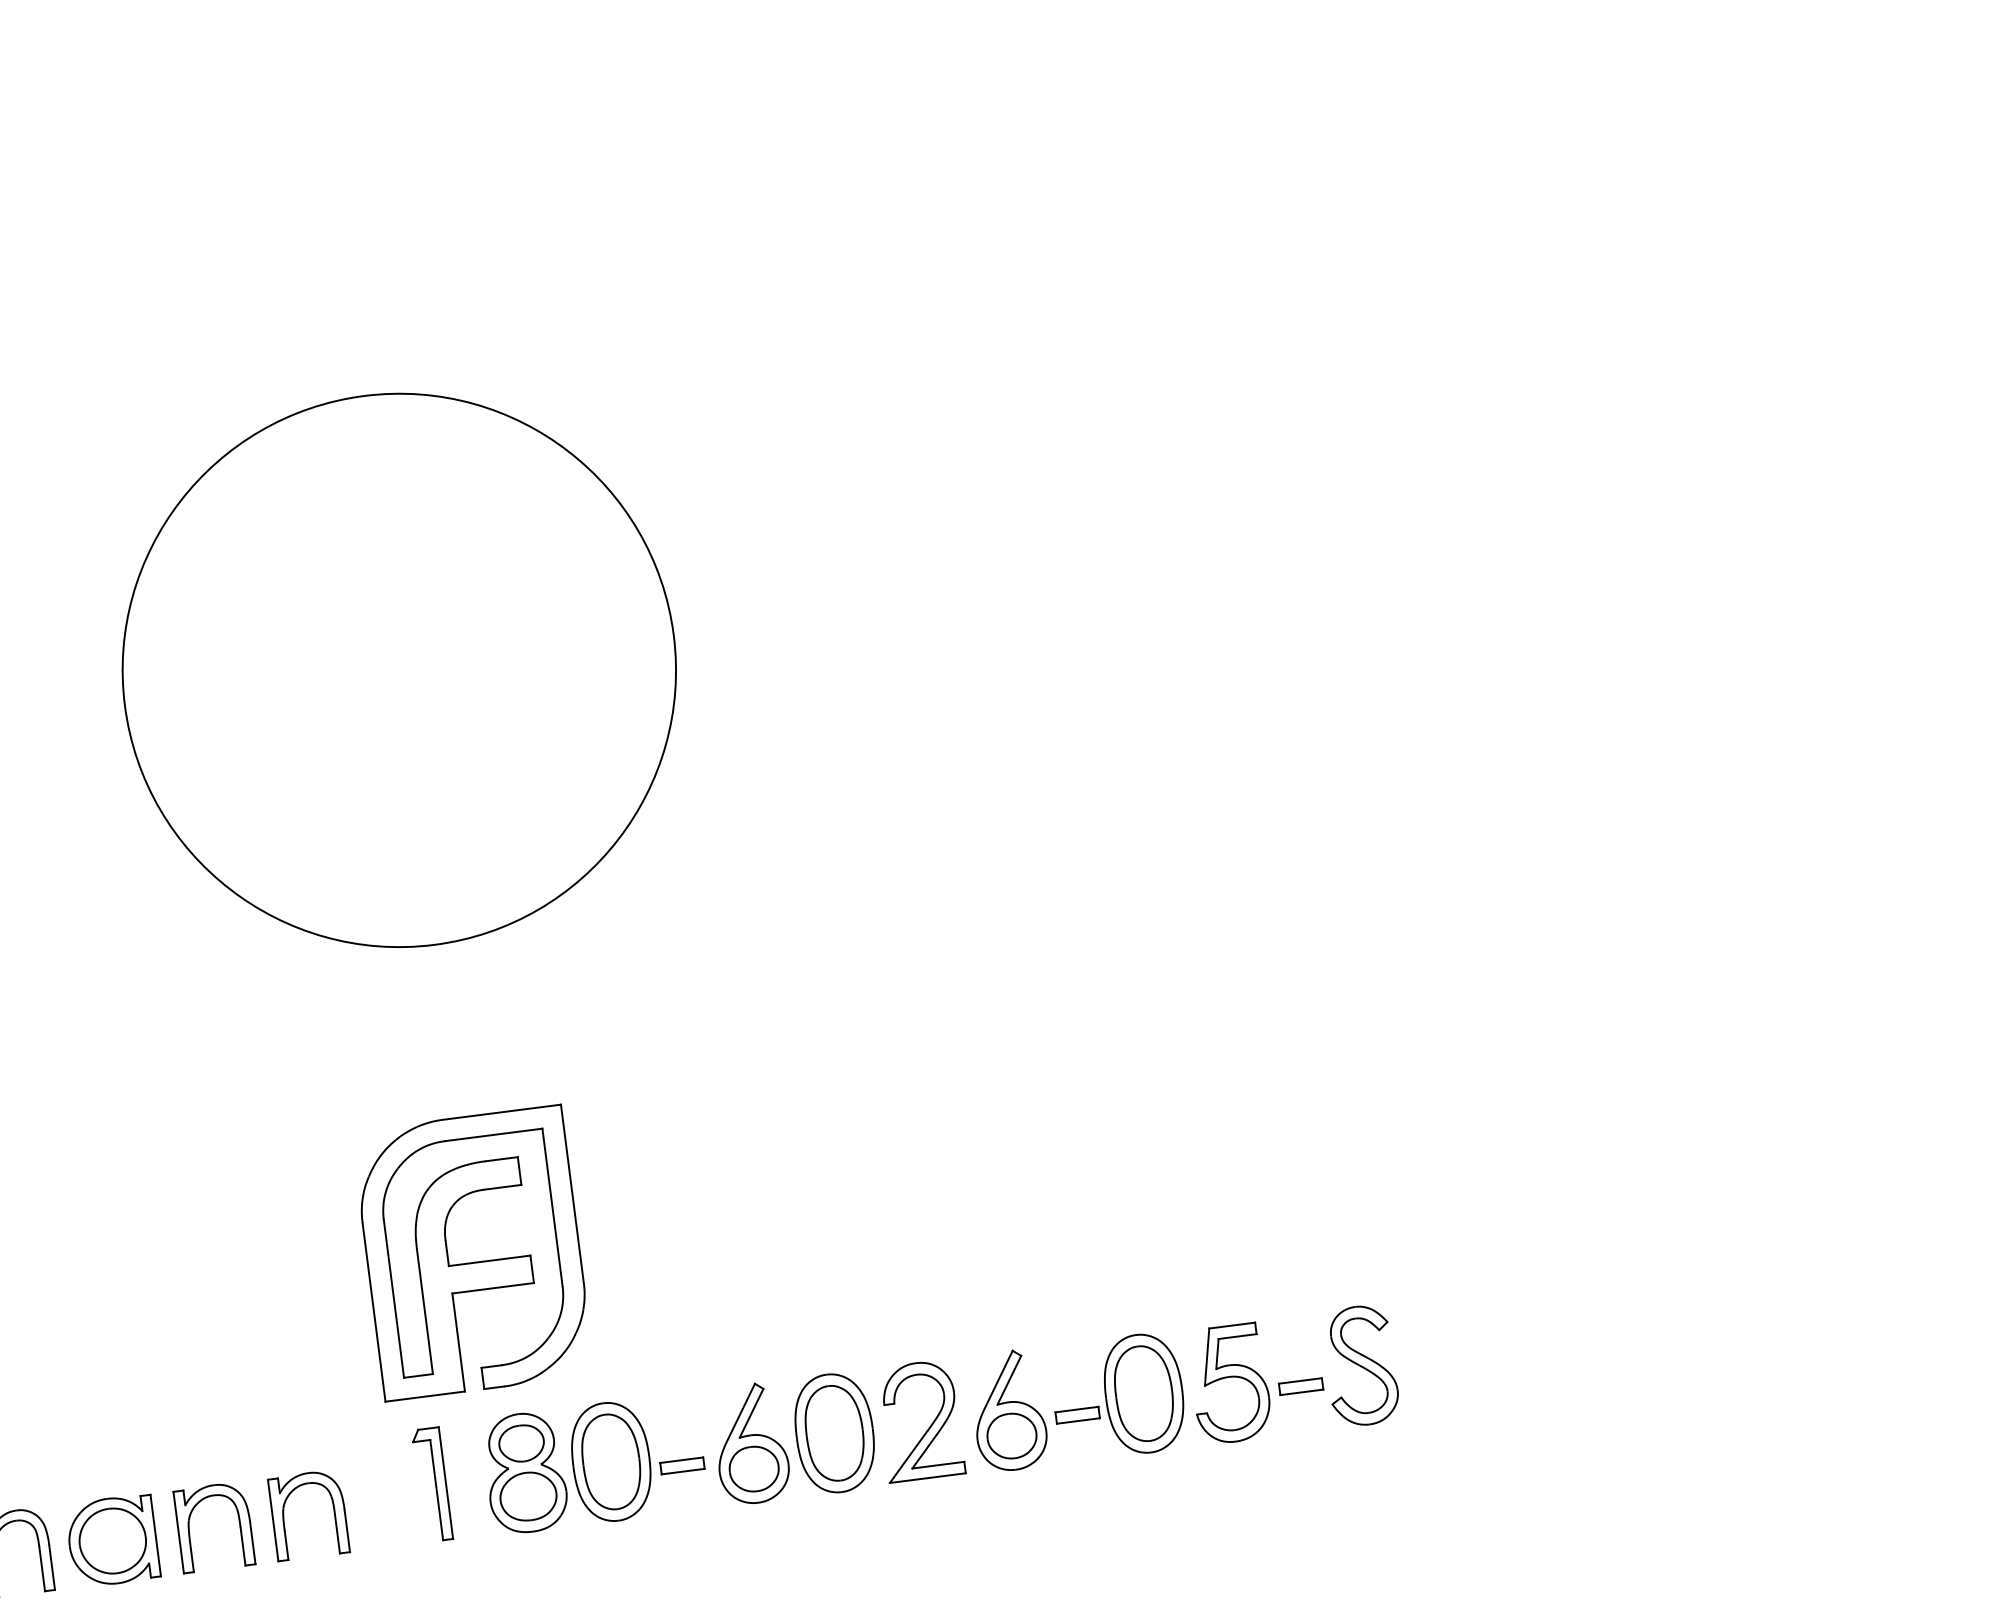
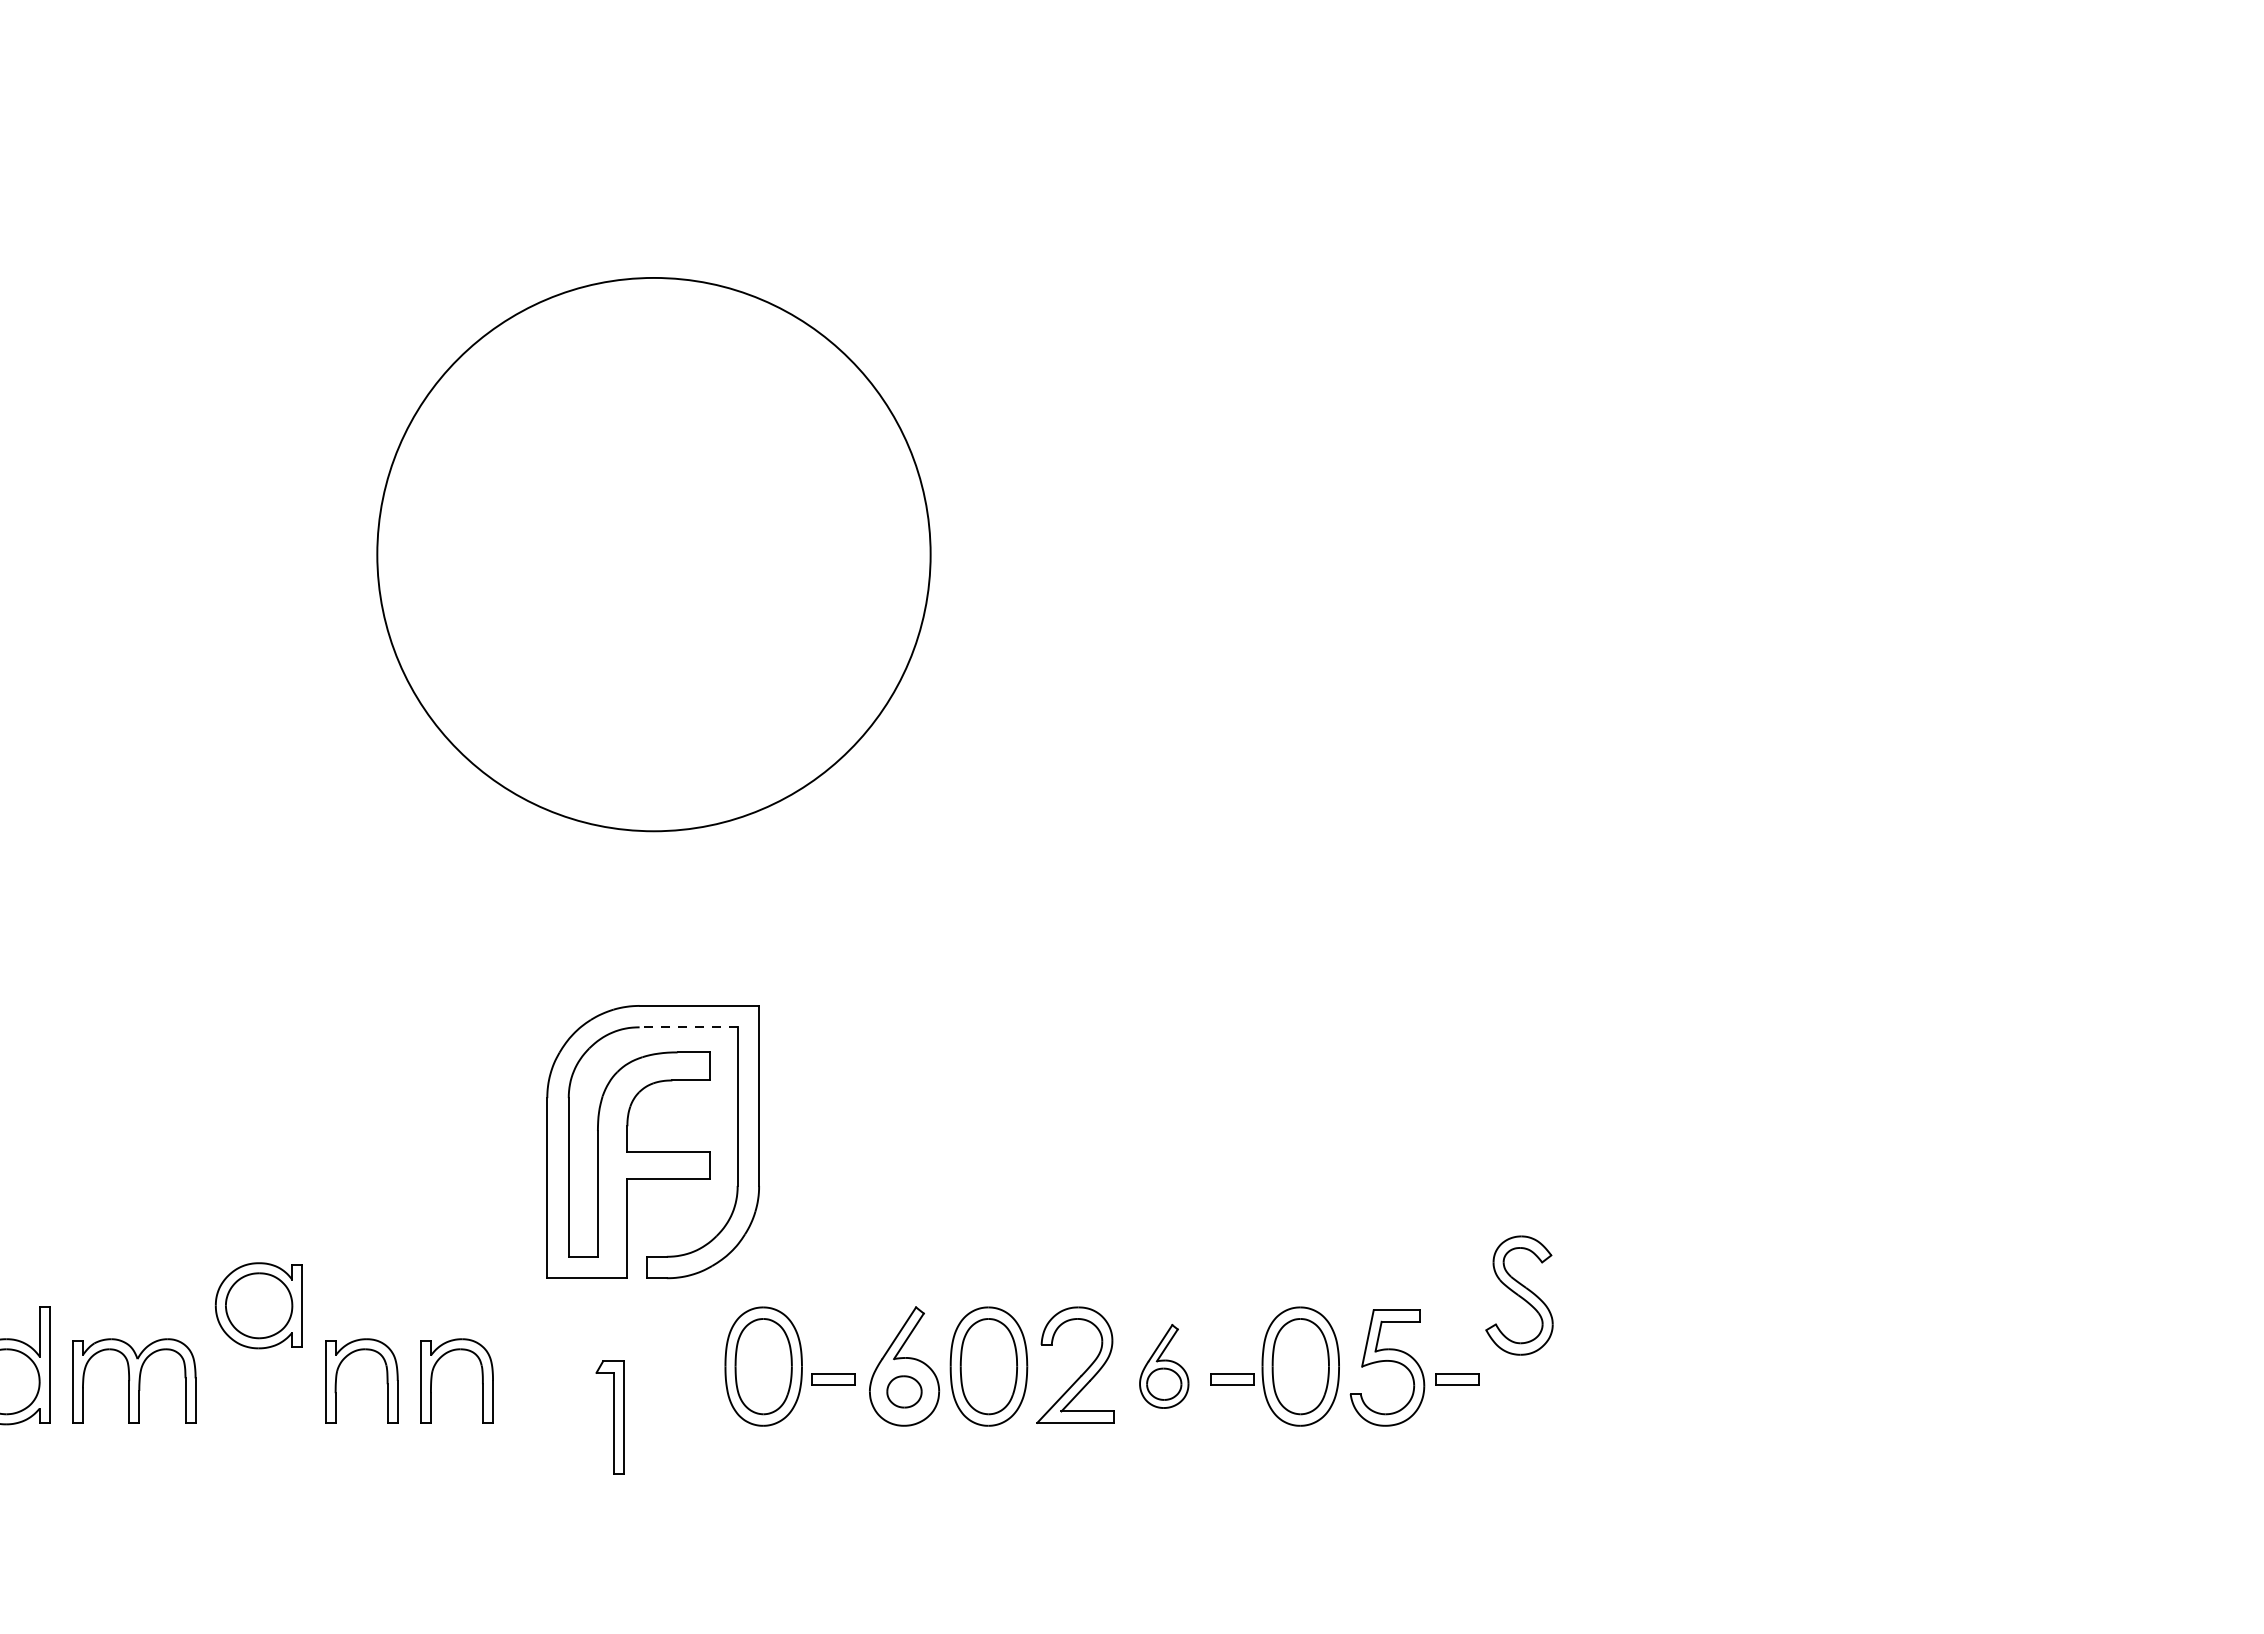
line: (493, 1135) -> (688, 1027), solid -> dashed
part: (1361, 1365) -> (1519, 1295), moved
part: (1007, 1411) -> (1163, 1366), size x0.7
part: (754, 1468) -> (904, 1391), size x0.7
part: (525, 1472) -> (677, 1366), removed
part: (431, 1484) -> (609, 1417), moved
part: (112, 1540) -> (258, 1305), moved

